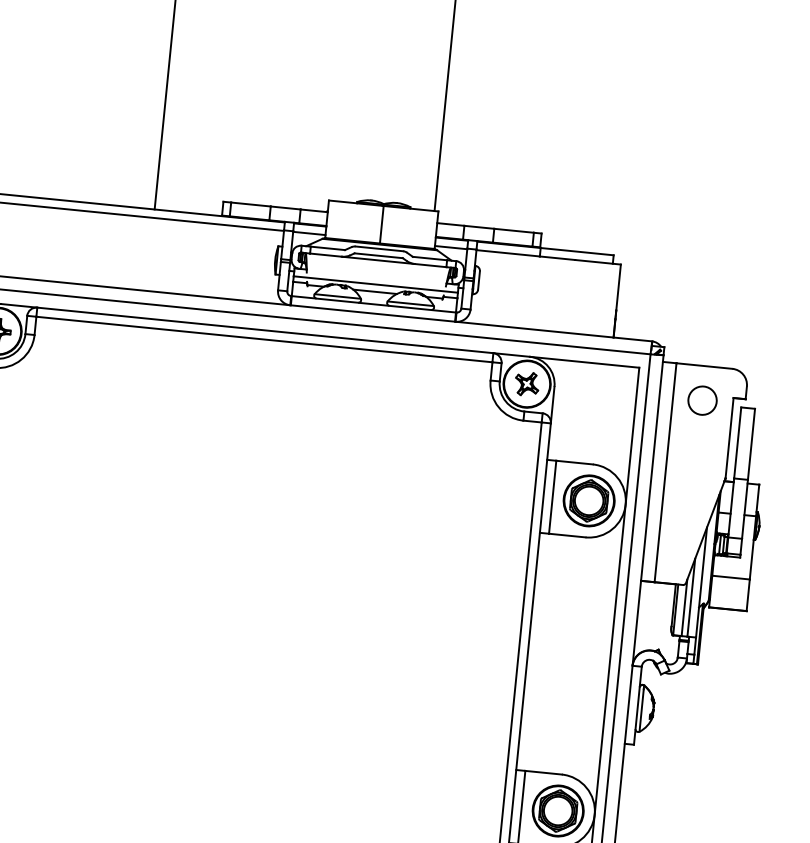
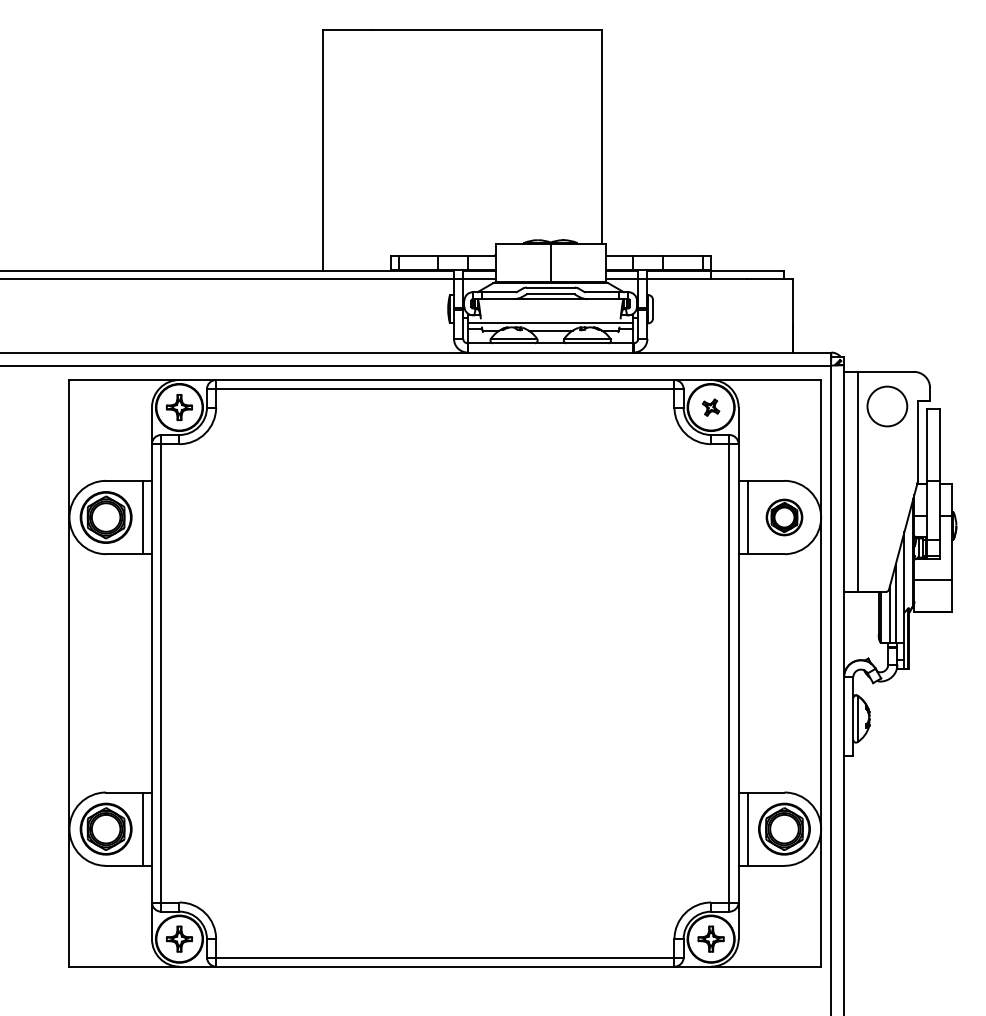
part: (526, 384) -> (710, 407), size x0.7
circle: (702, 400) -> (887, 406), size x1.4
part: (589, 500) -> (784, 517), size x0.7

